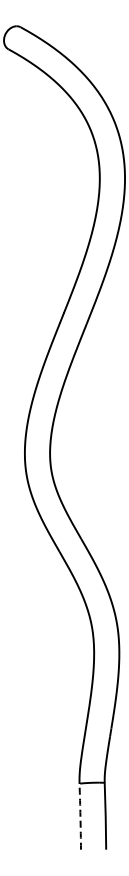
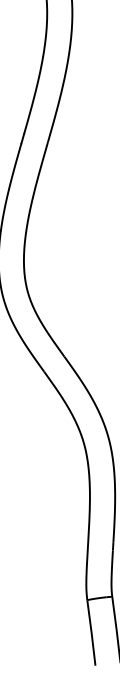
arc: (80, 816) -> (91, 632), dashed -> solid

